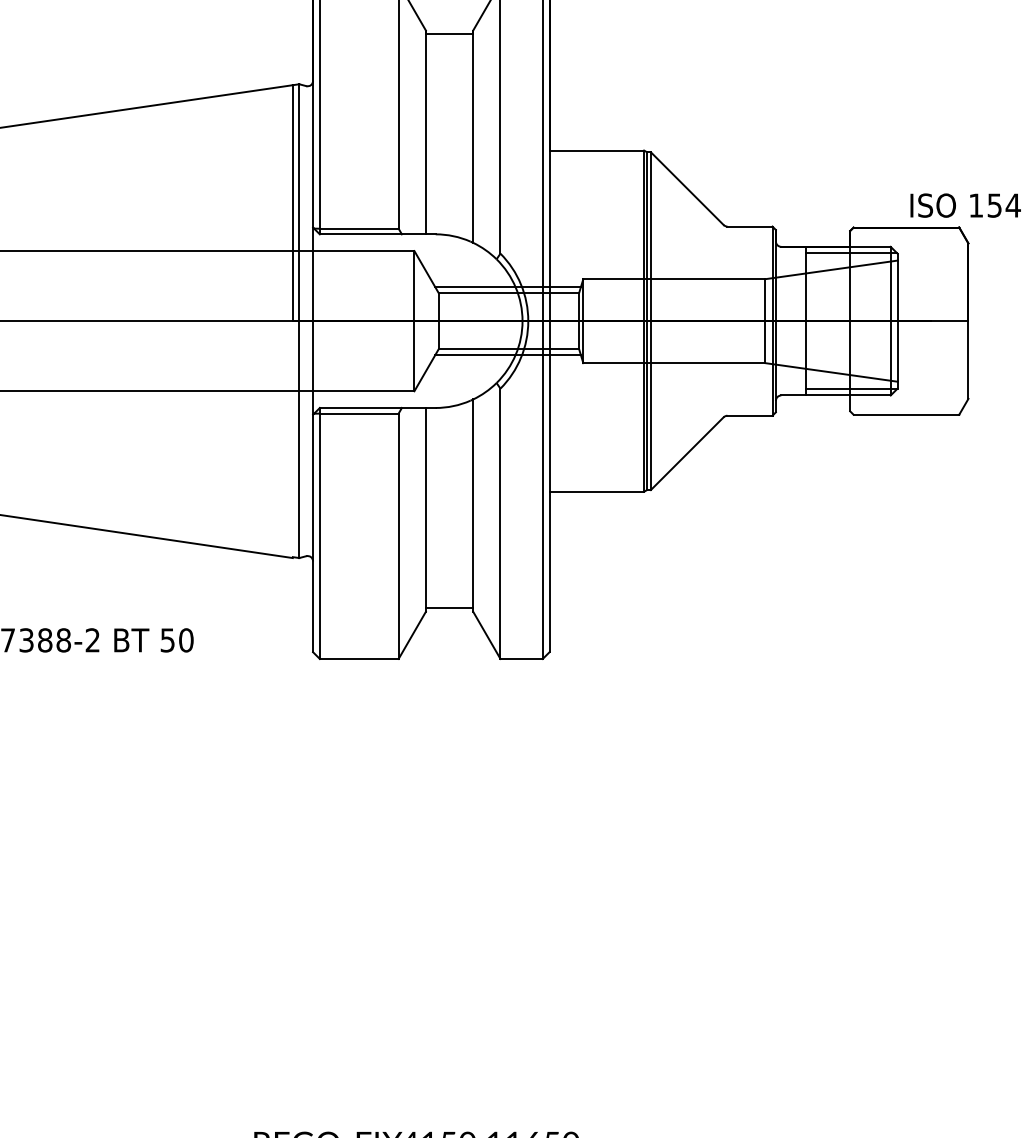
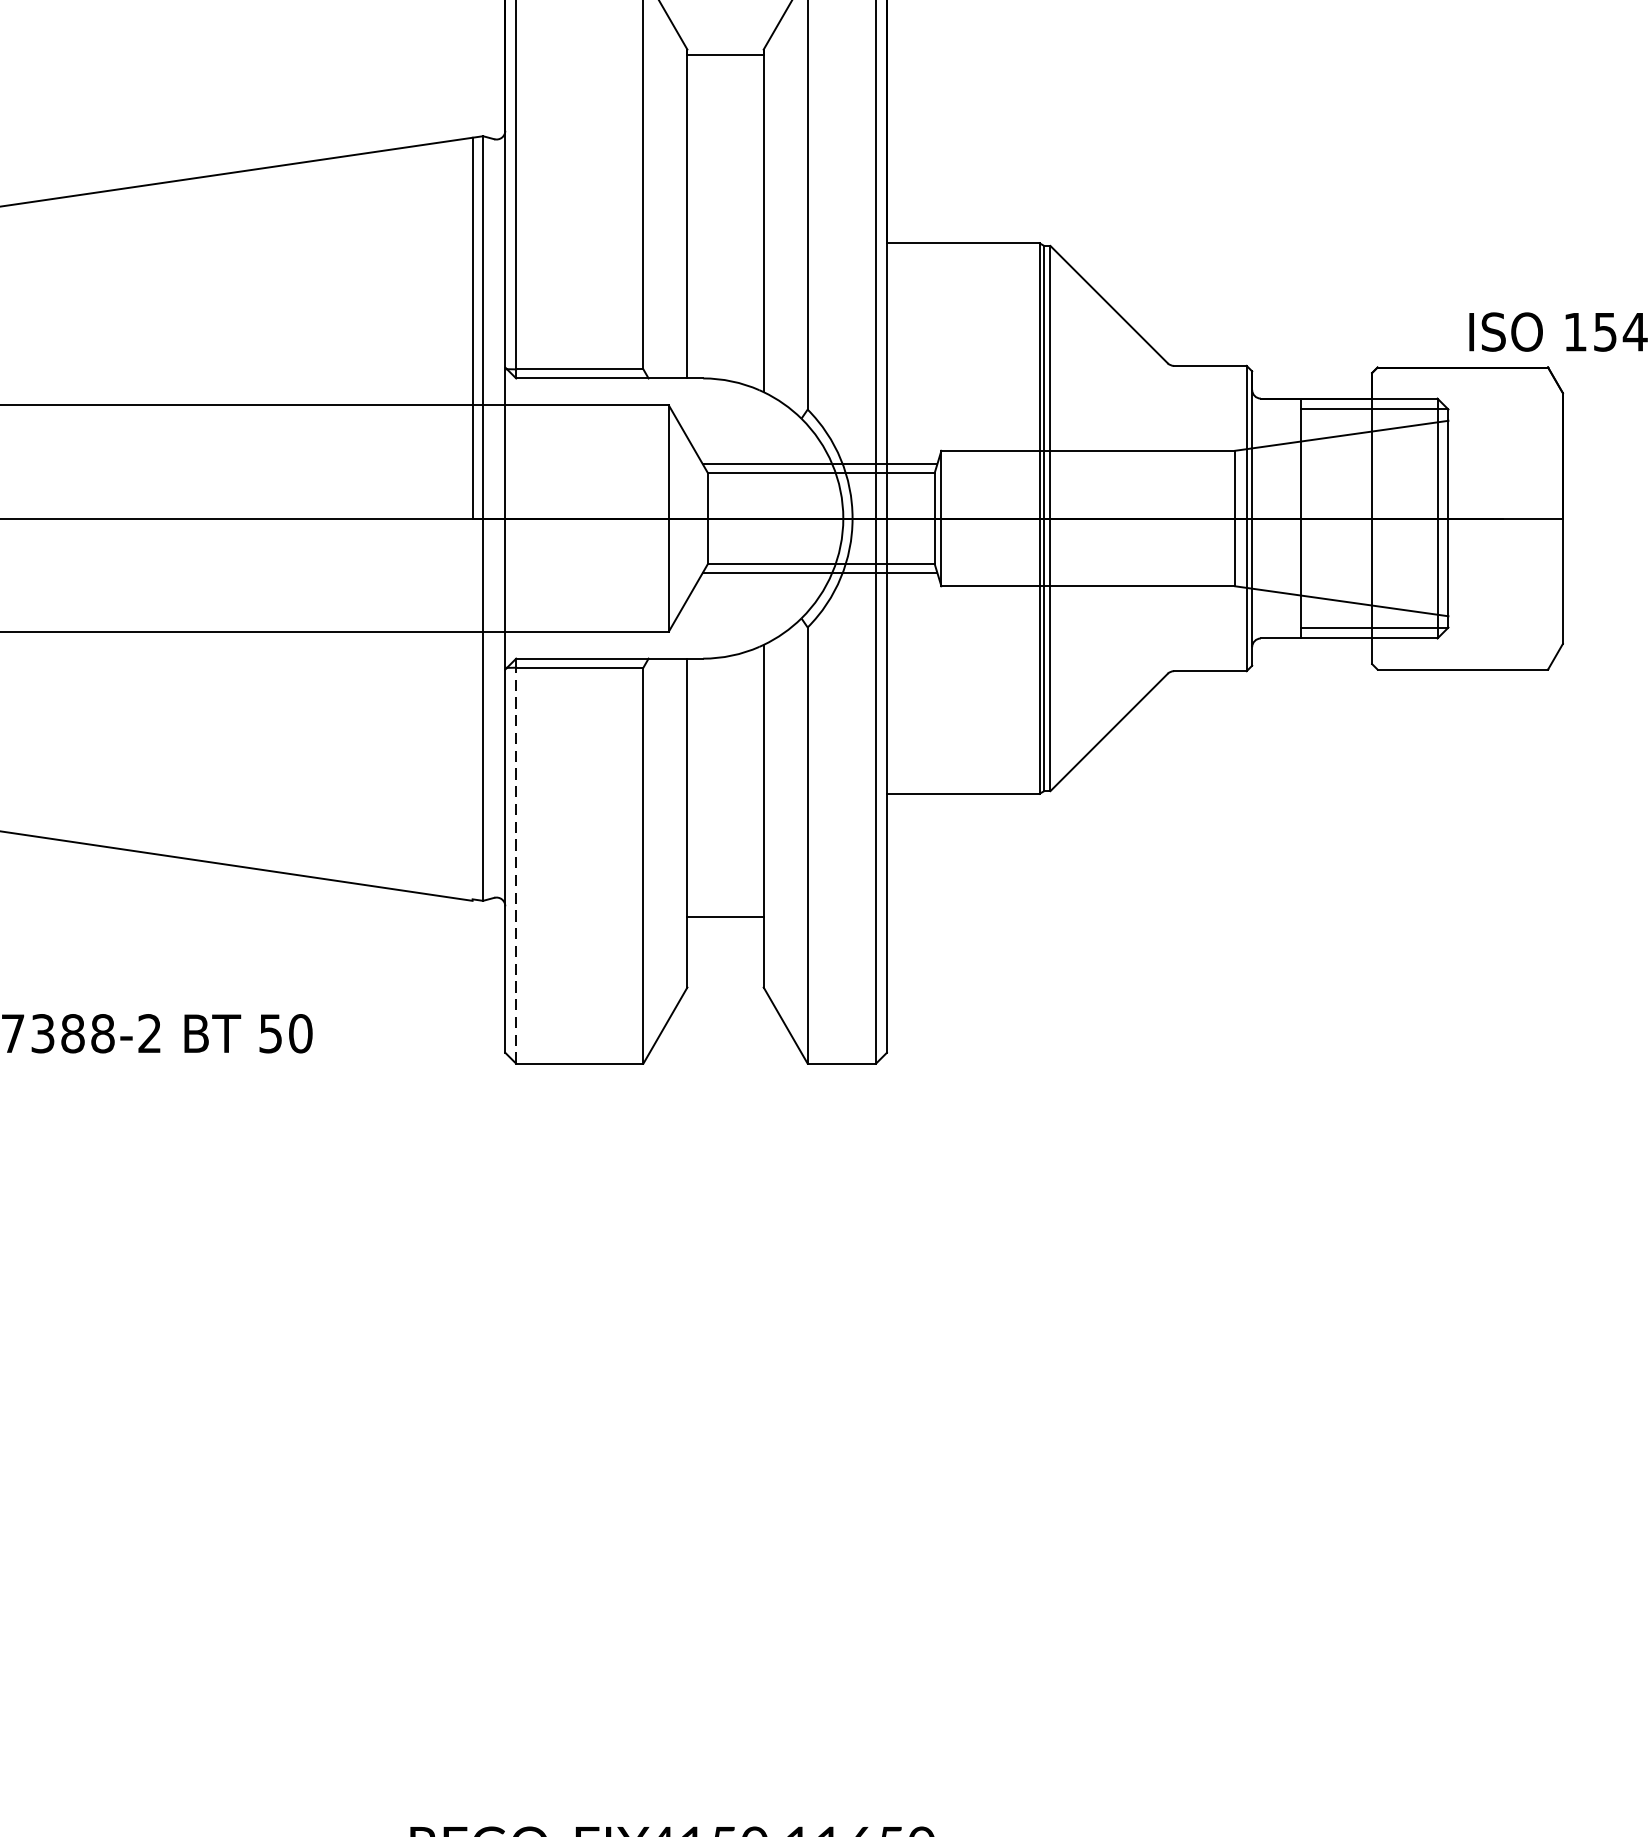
line: (319, 536) -> (515, 866), solid -> dashed
line: (449, 608) -> (725, 917), moved

